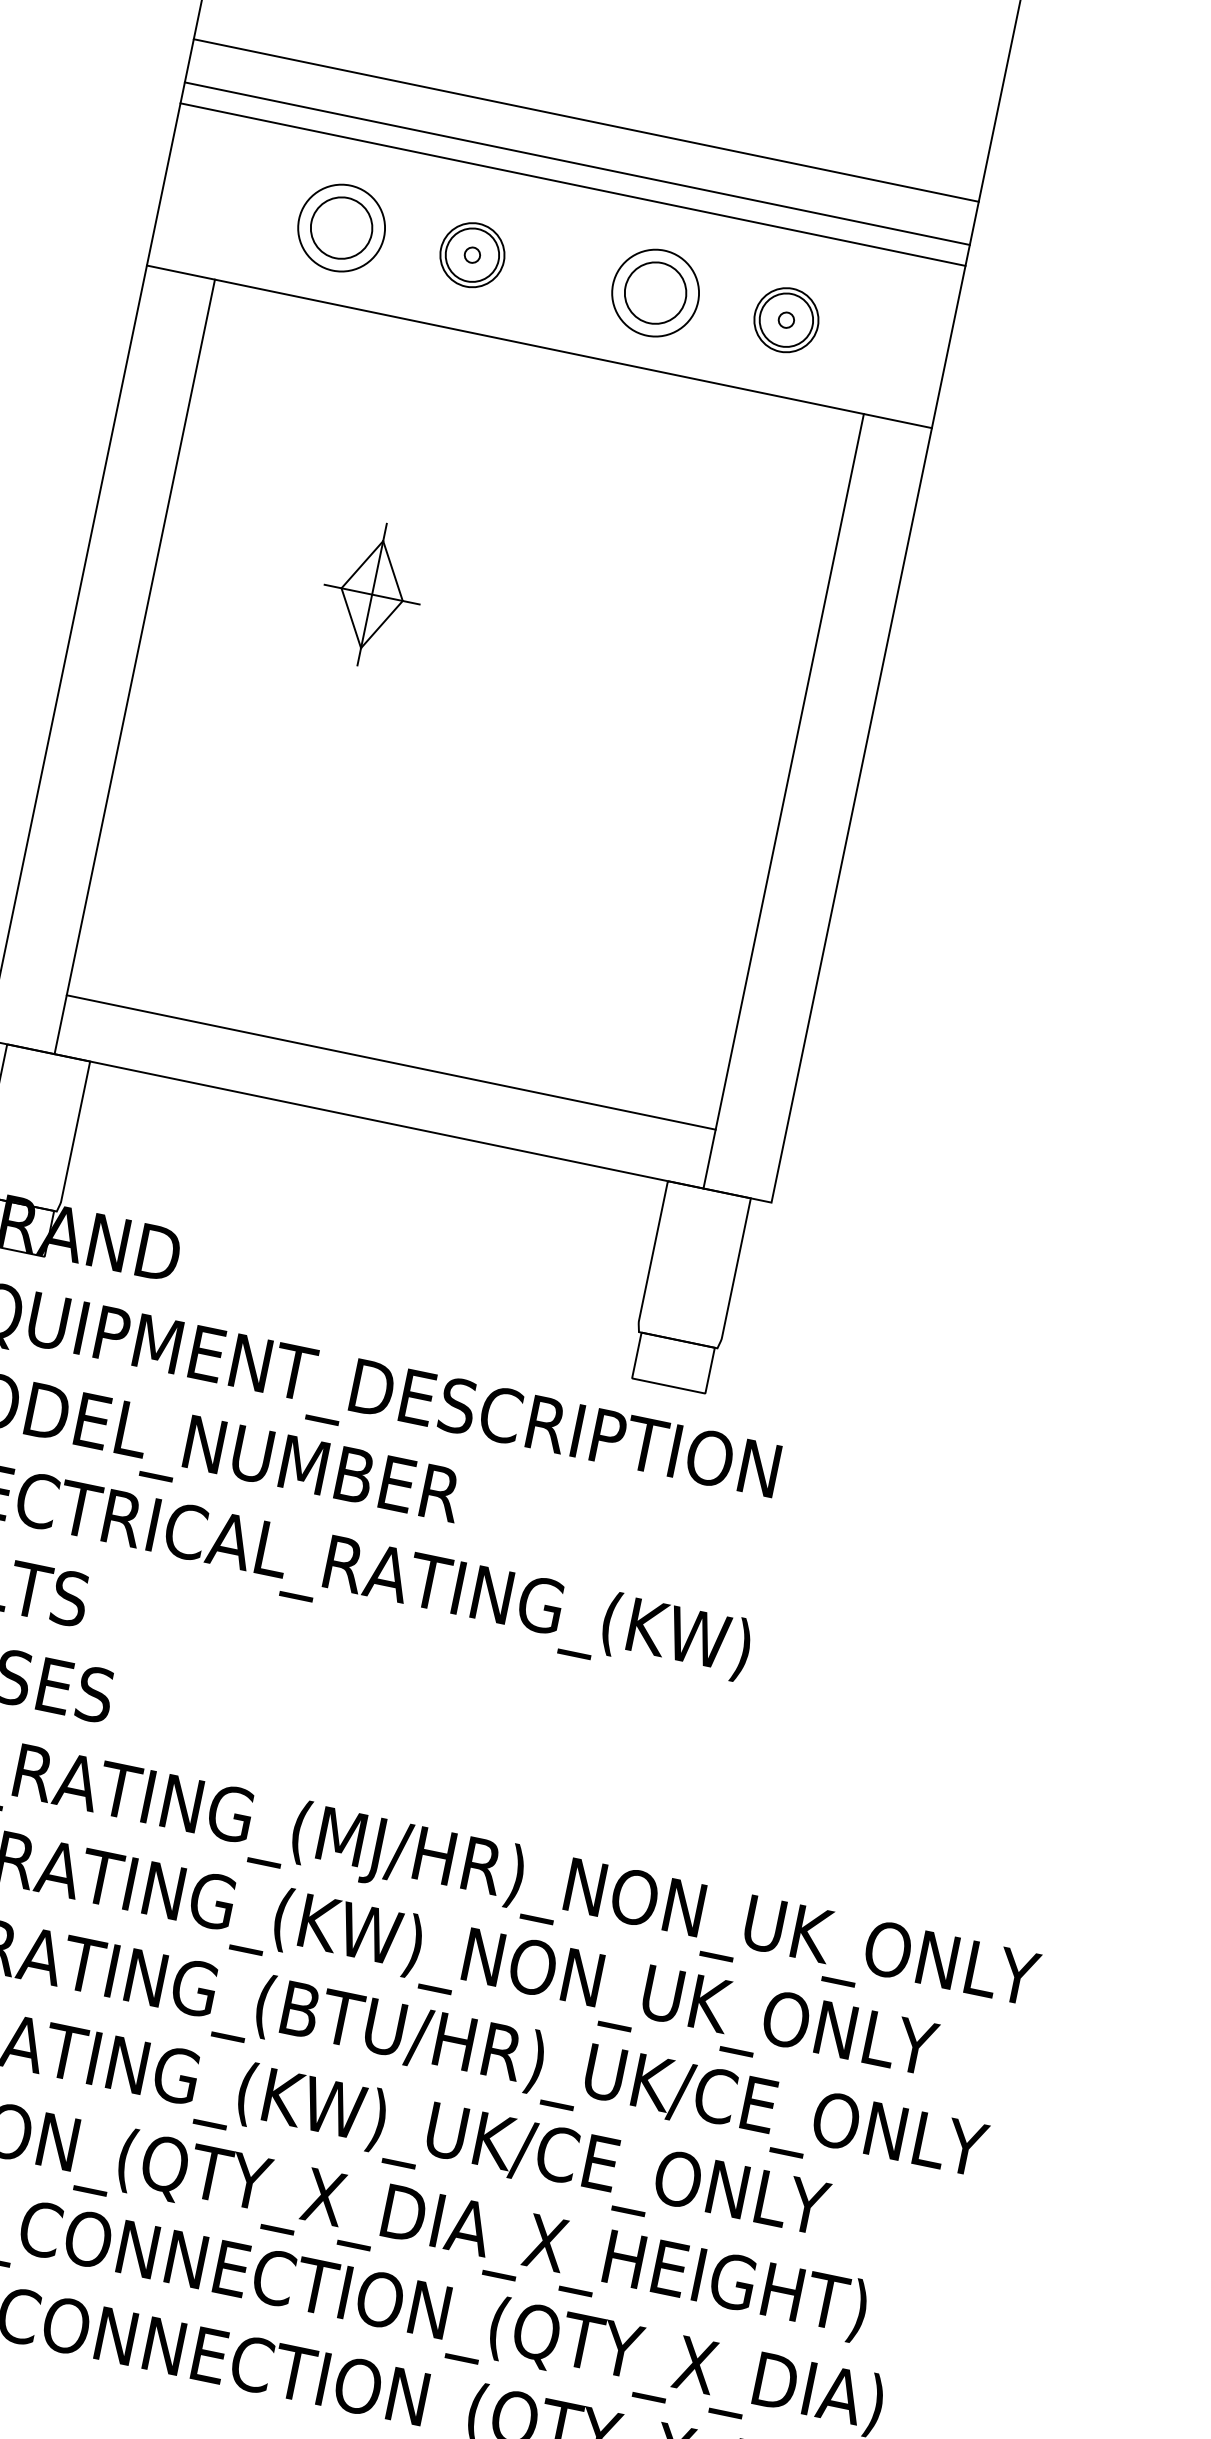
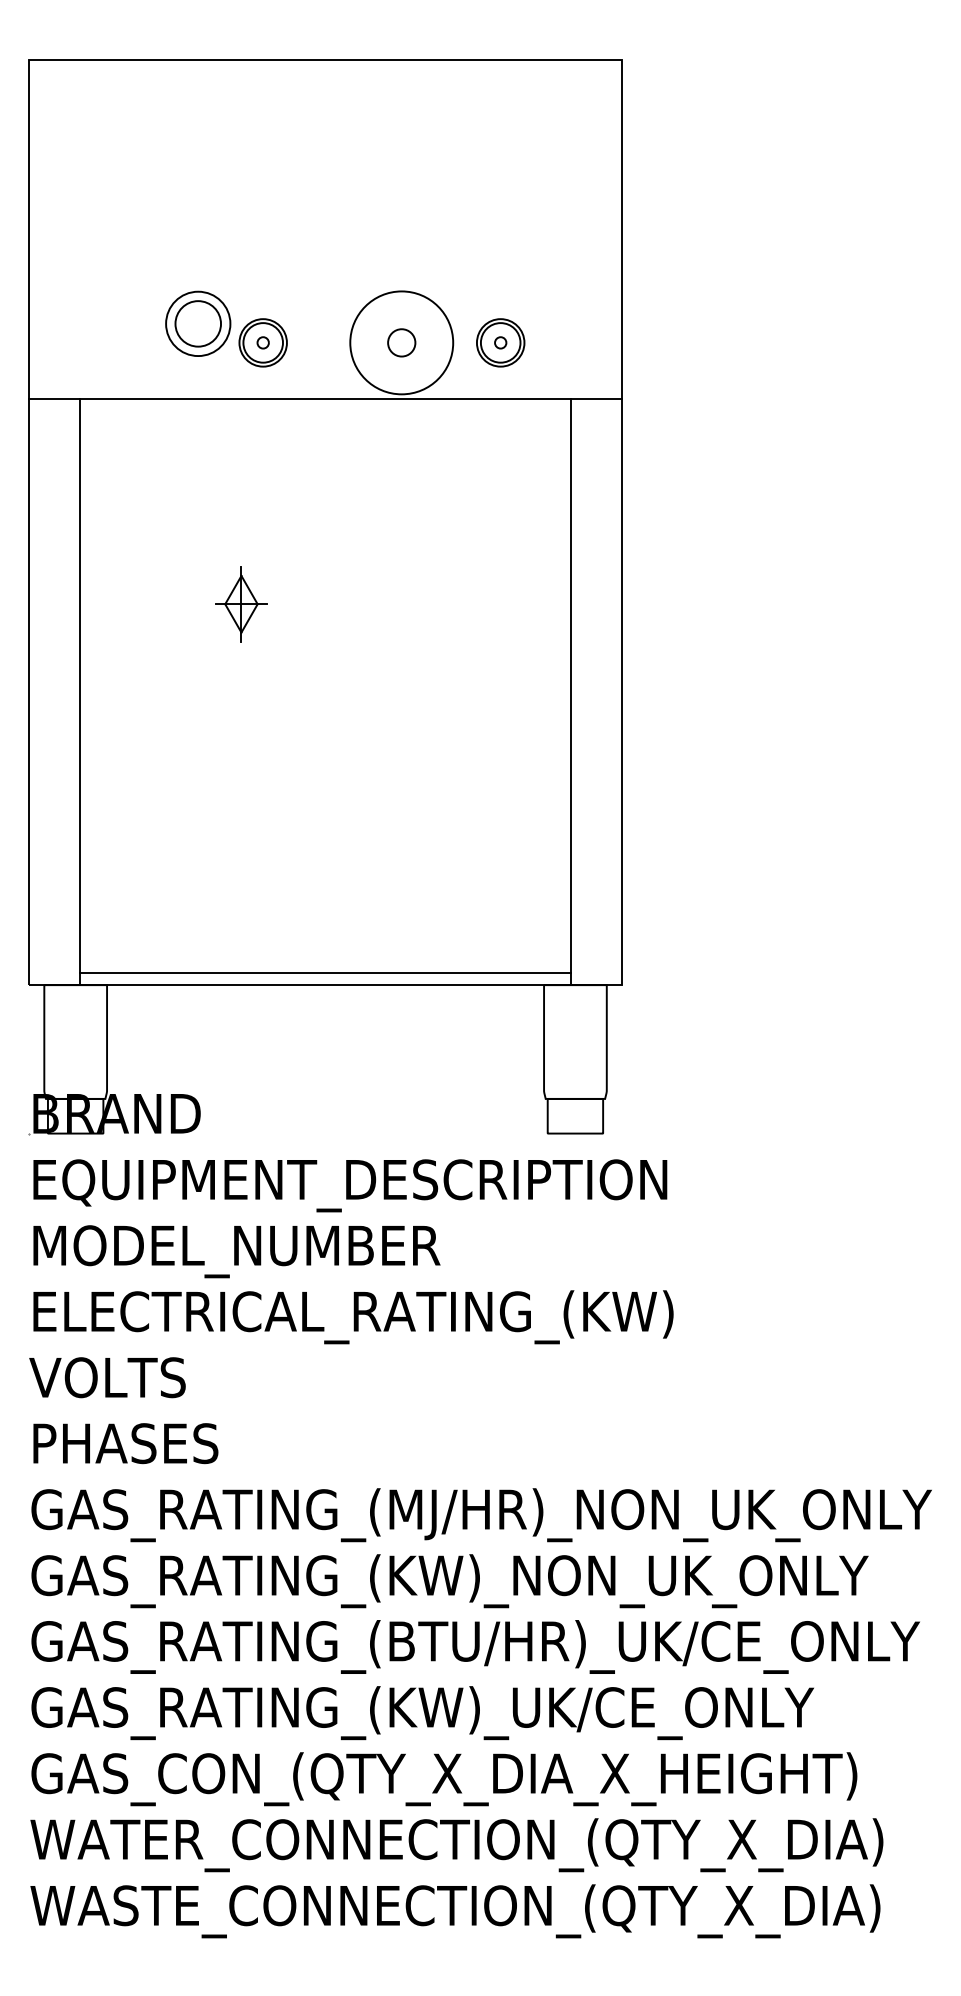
line: (586, 121) -> (325, 228), removed
line: (577, 163) -> (325, 260), removed
line: (572, 184) -> (325, 276), removed
part: (342, 227) -> (198, 323), moved
circle: (655, 292) -> (401, 342), size x0.6
circle: (655, 292) -> (401, 342), size x1.6
part: (372, 595) -> (241, 604), size x0.7
line: (391, 1062) -> (325, 972), moved

